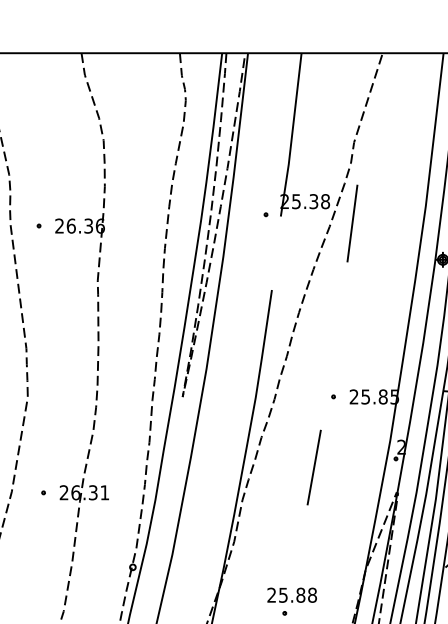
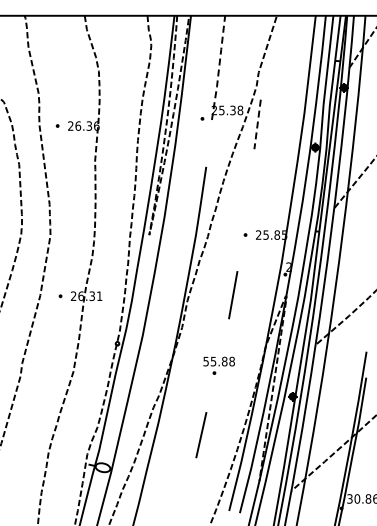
line: (292, 135) -> (219, 68), solid -> dashed
line: (352, 223) -> (257, 124), solid -> dashed
line: (314, 468) -> (233, 295), moved
text: (270, 595) -> (205, 361), 25.88 -> 55.88

